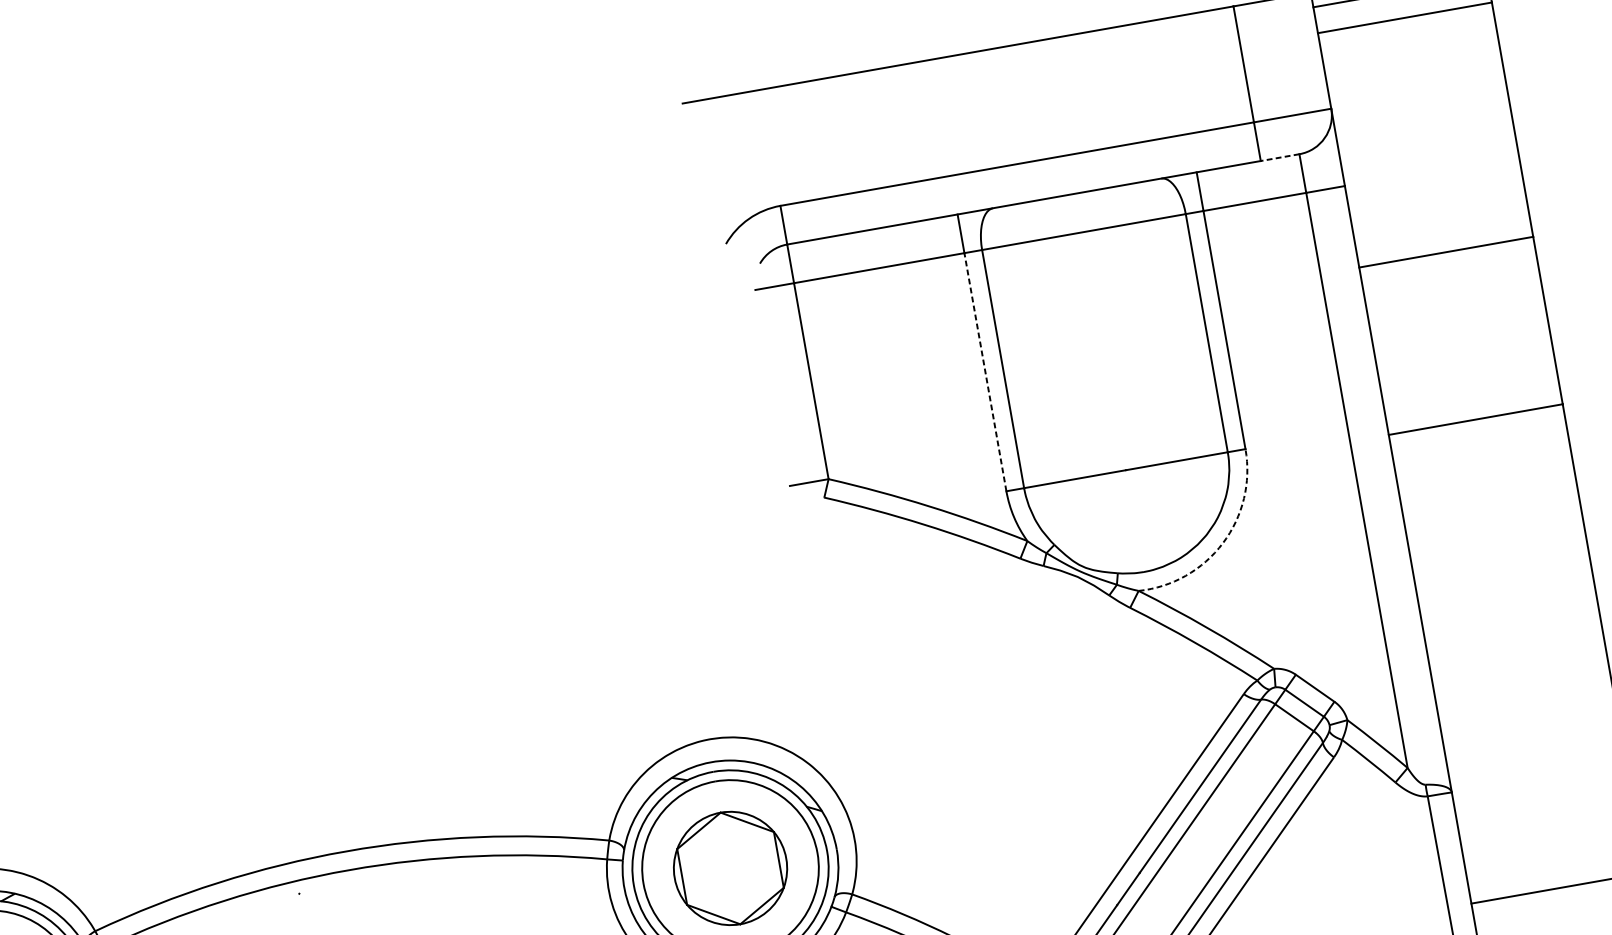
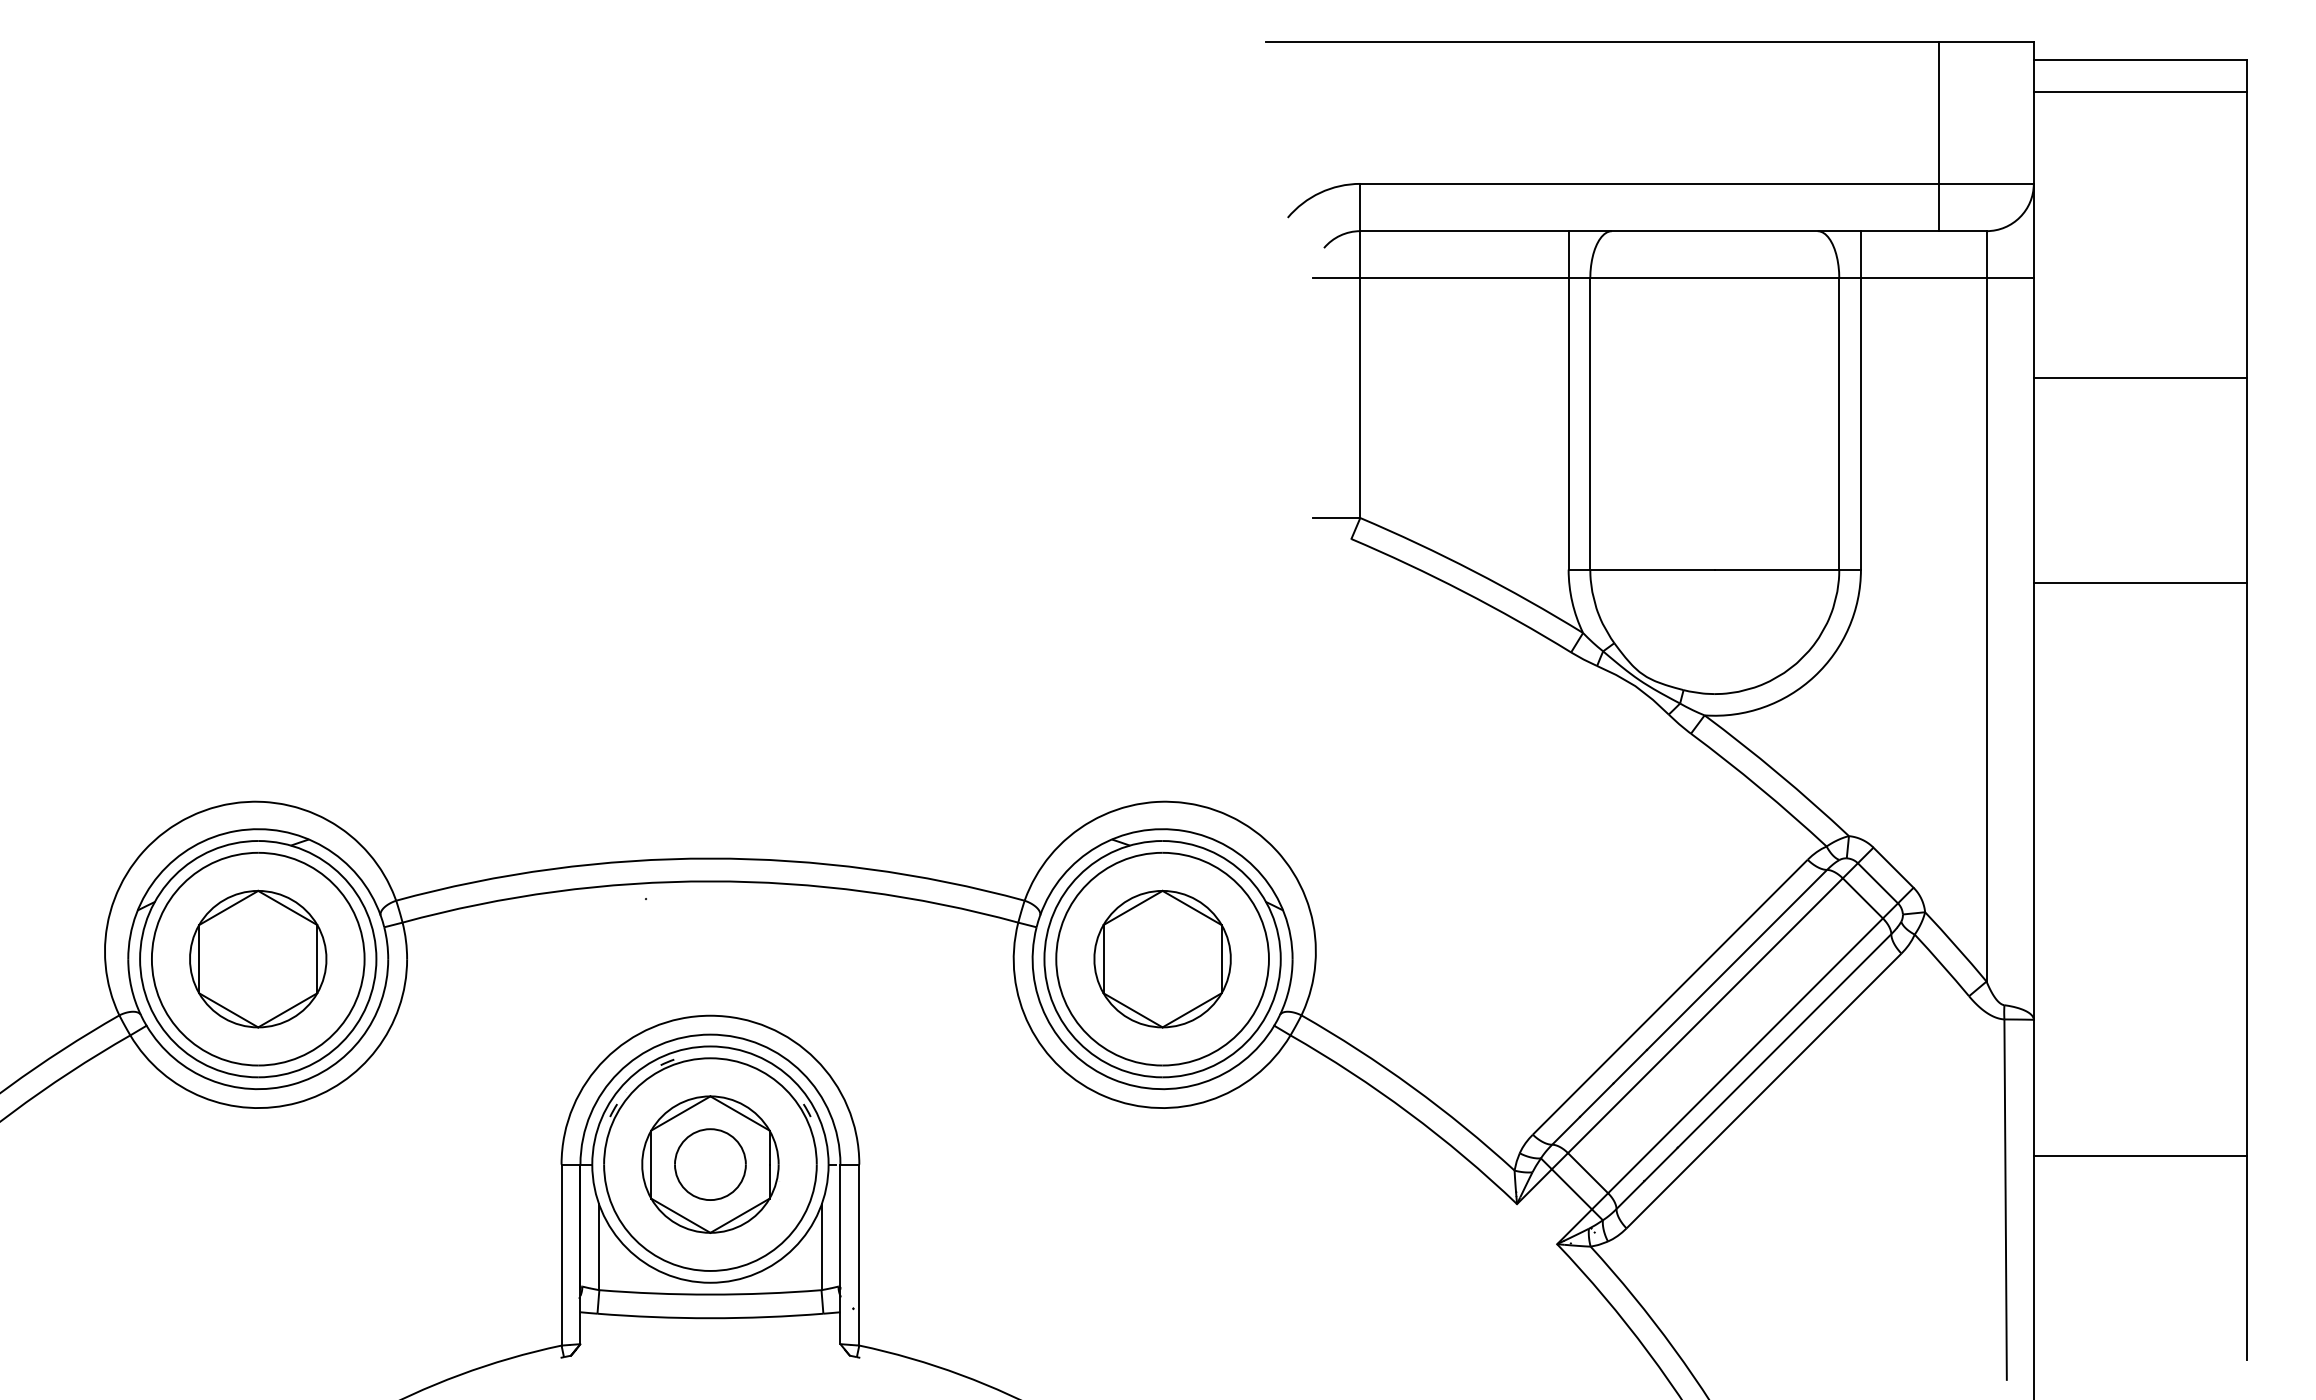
line: (1279, 157) -> (1962, 231), dashed -> solid
line: (985, 372) -> (1568, 424), dashed -> solid
arc: (1222, 543) -> (1814, 676), dashed -> solid

